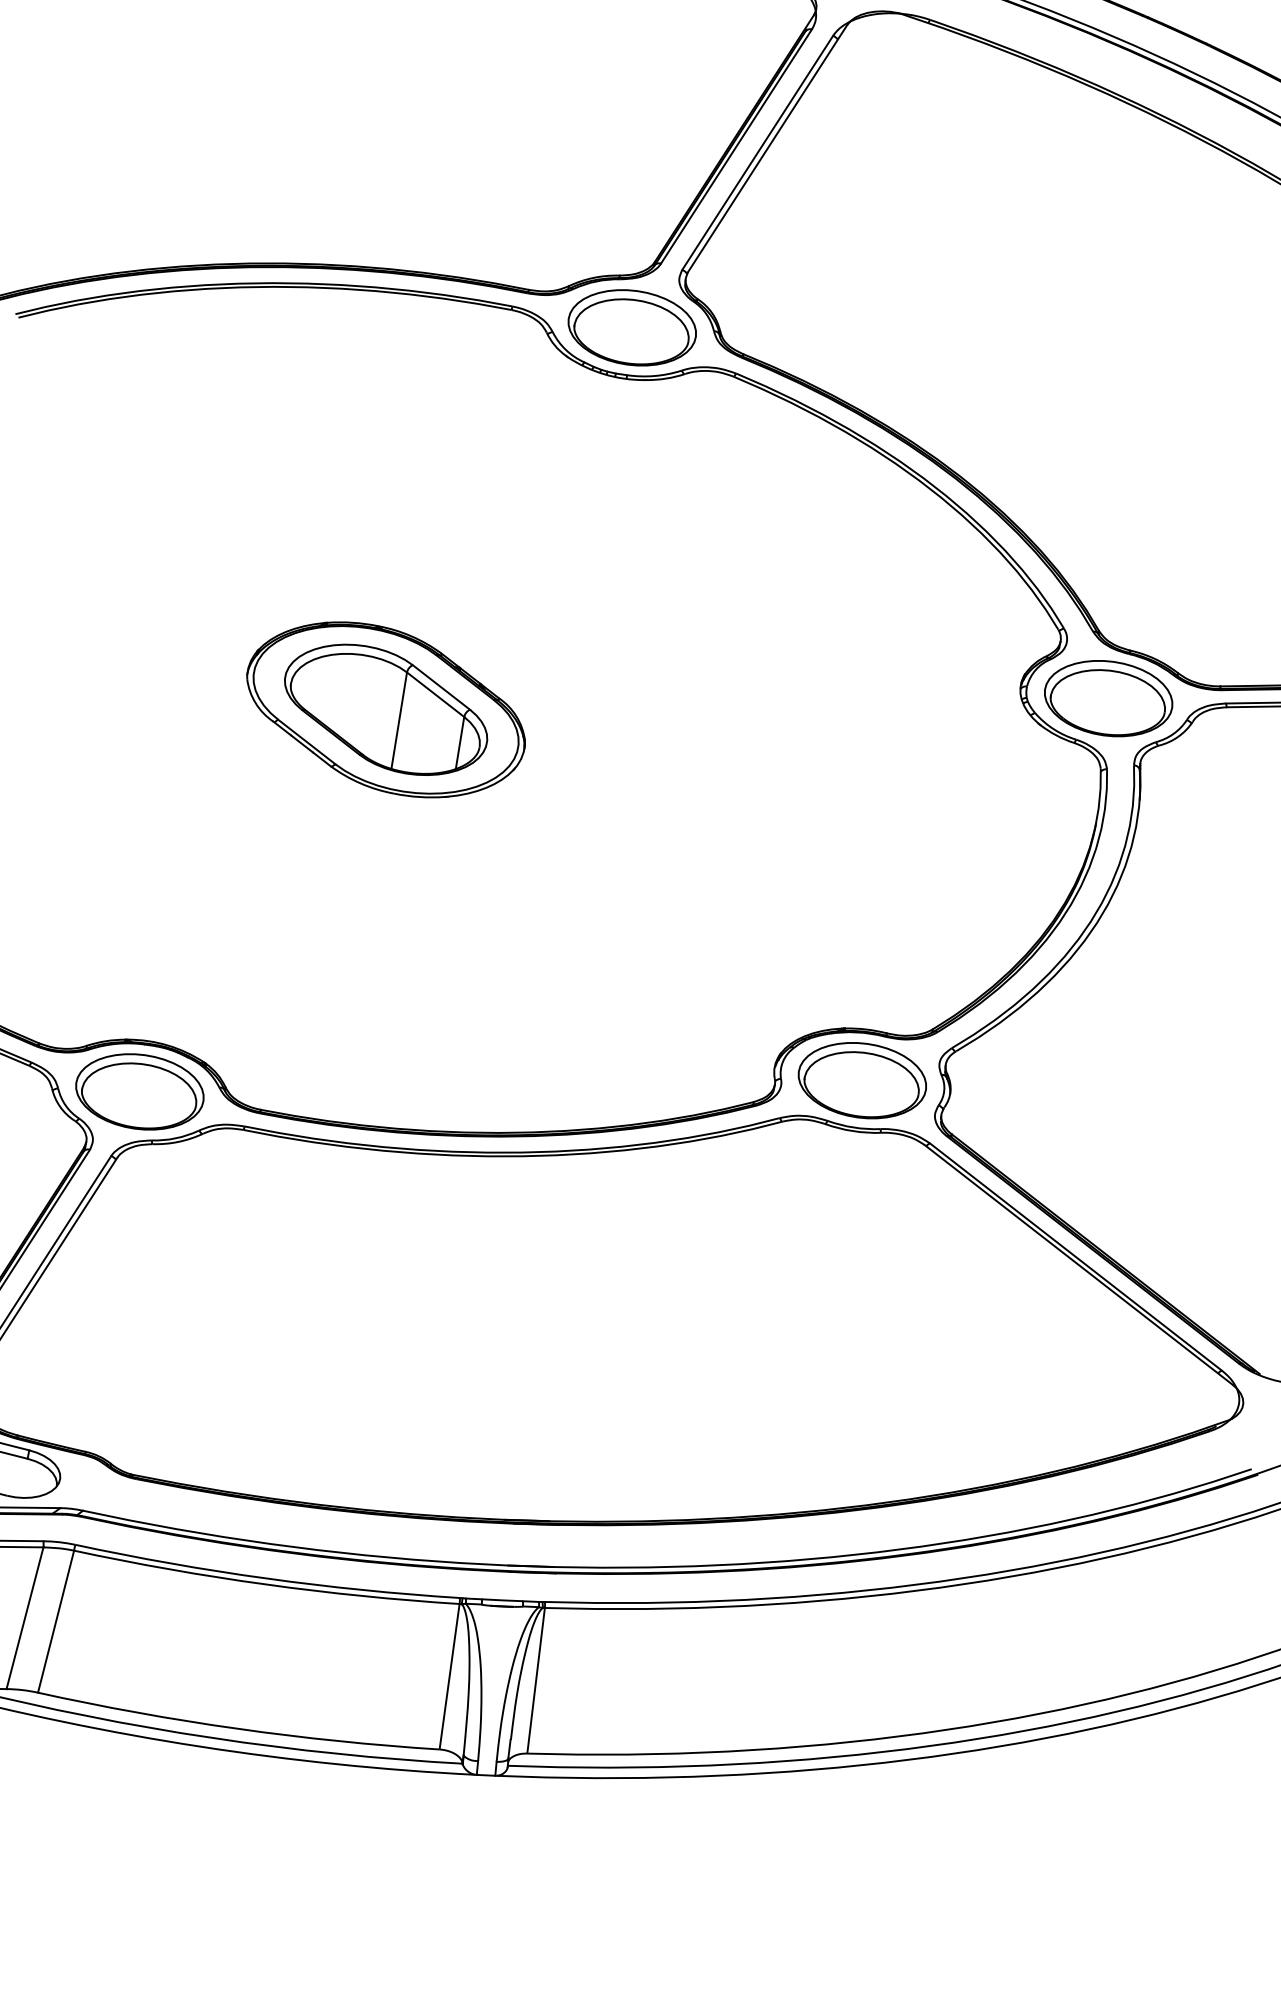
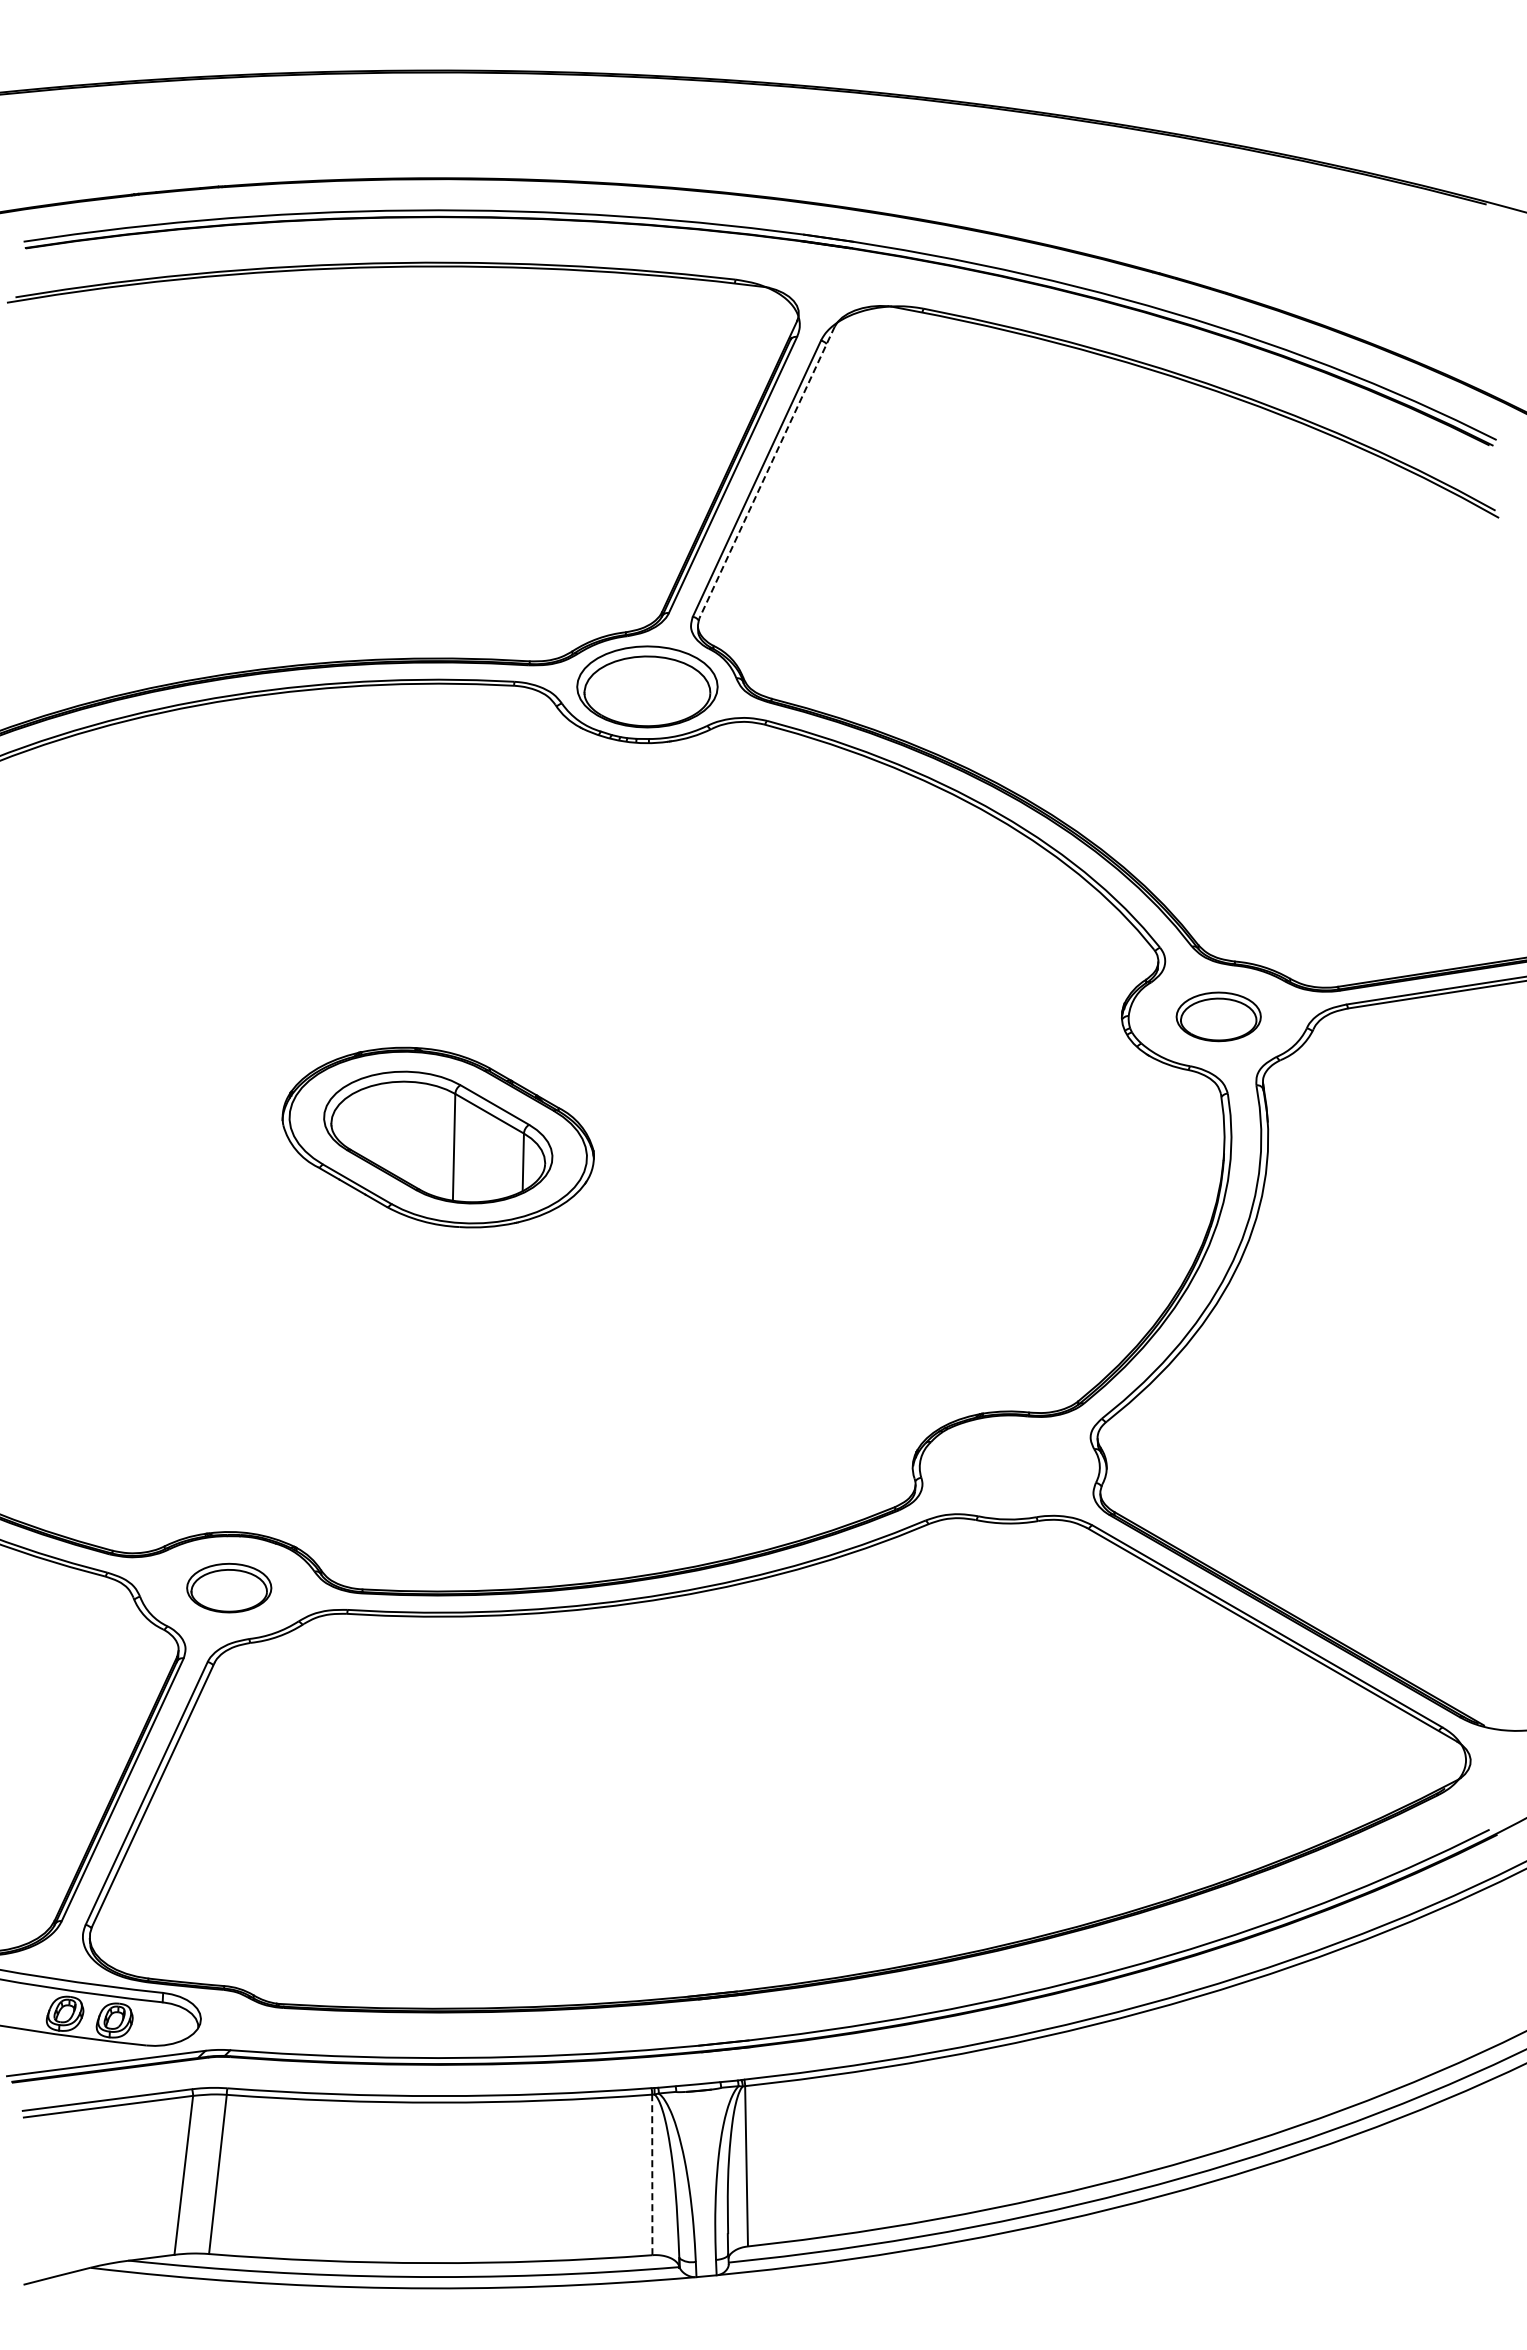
line: (768, 148) -> (767, 472), solid -> dashed
part: (1108, 698) -> (1218, 1016), size x0.6
part: (862, 1080) -> (1009, 1467), removed
part: (140, 1091) -> (229, 1587), size x0.6
line: (449, 1677) -> (652, 2175), solid -> dashed

